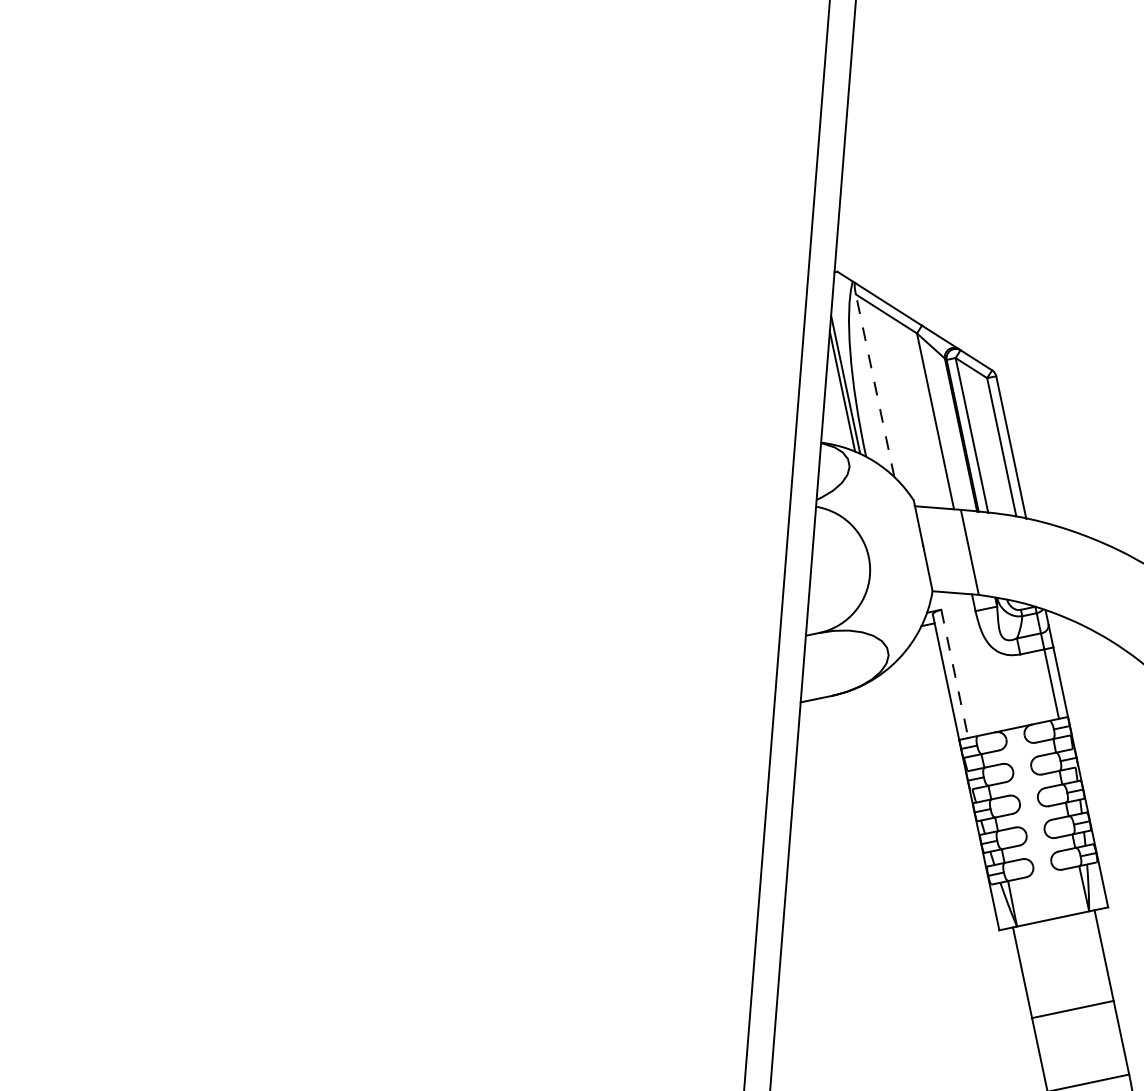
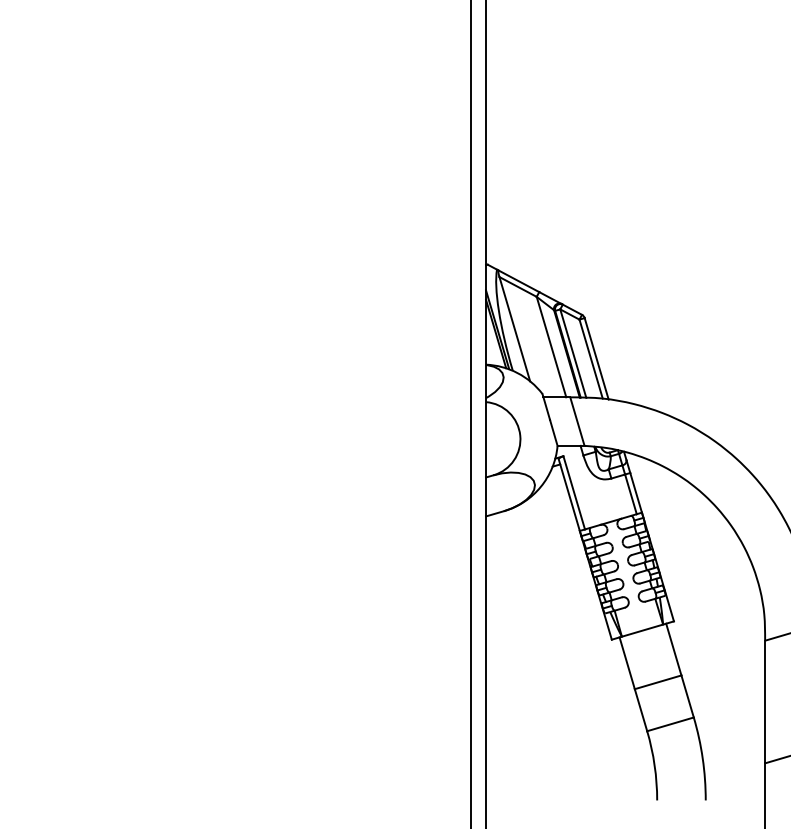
line: (874, 384) -> (514, 328), dashed -> solid
line: (955, 675) -> (574, 493), dashed -> solid

